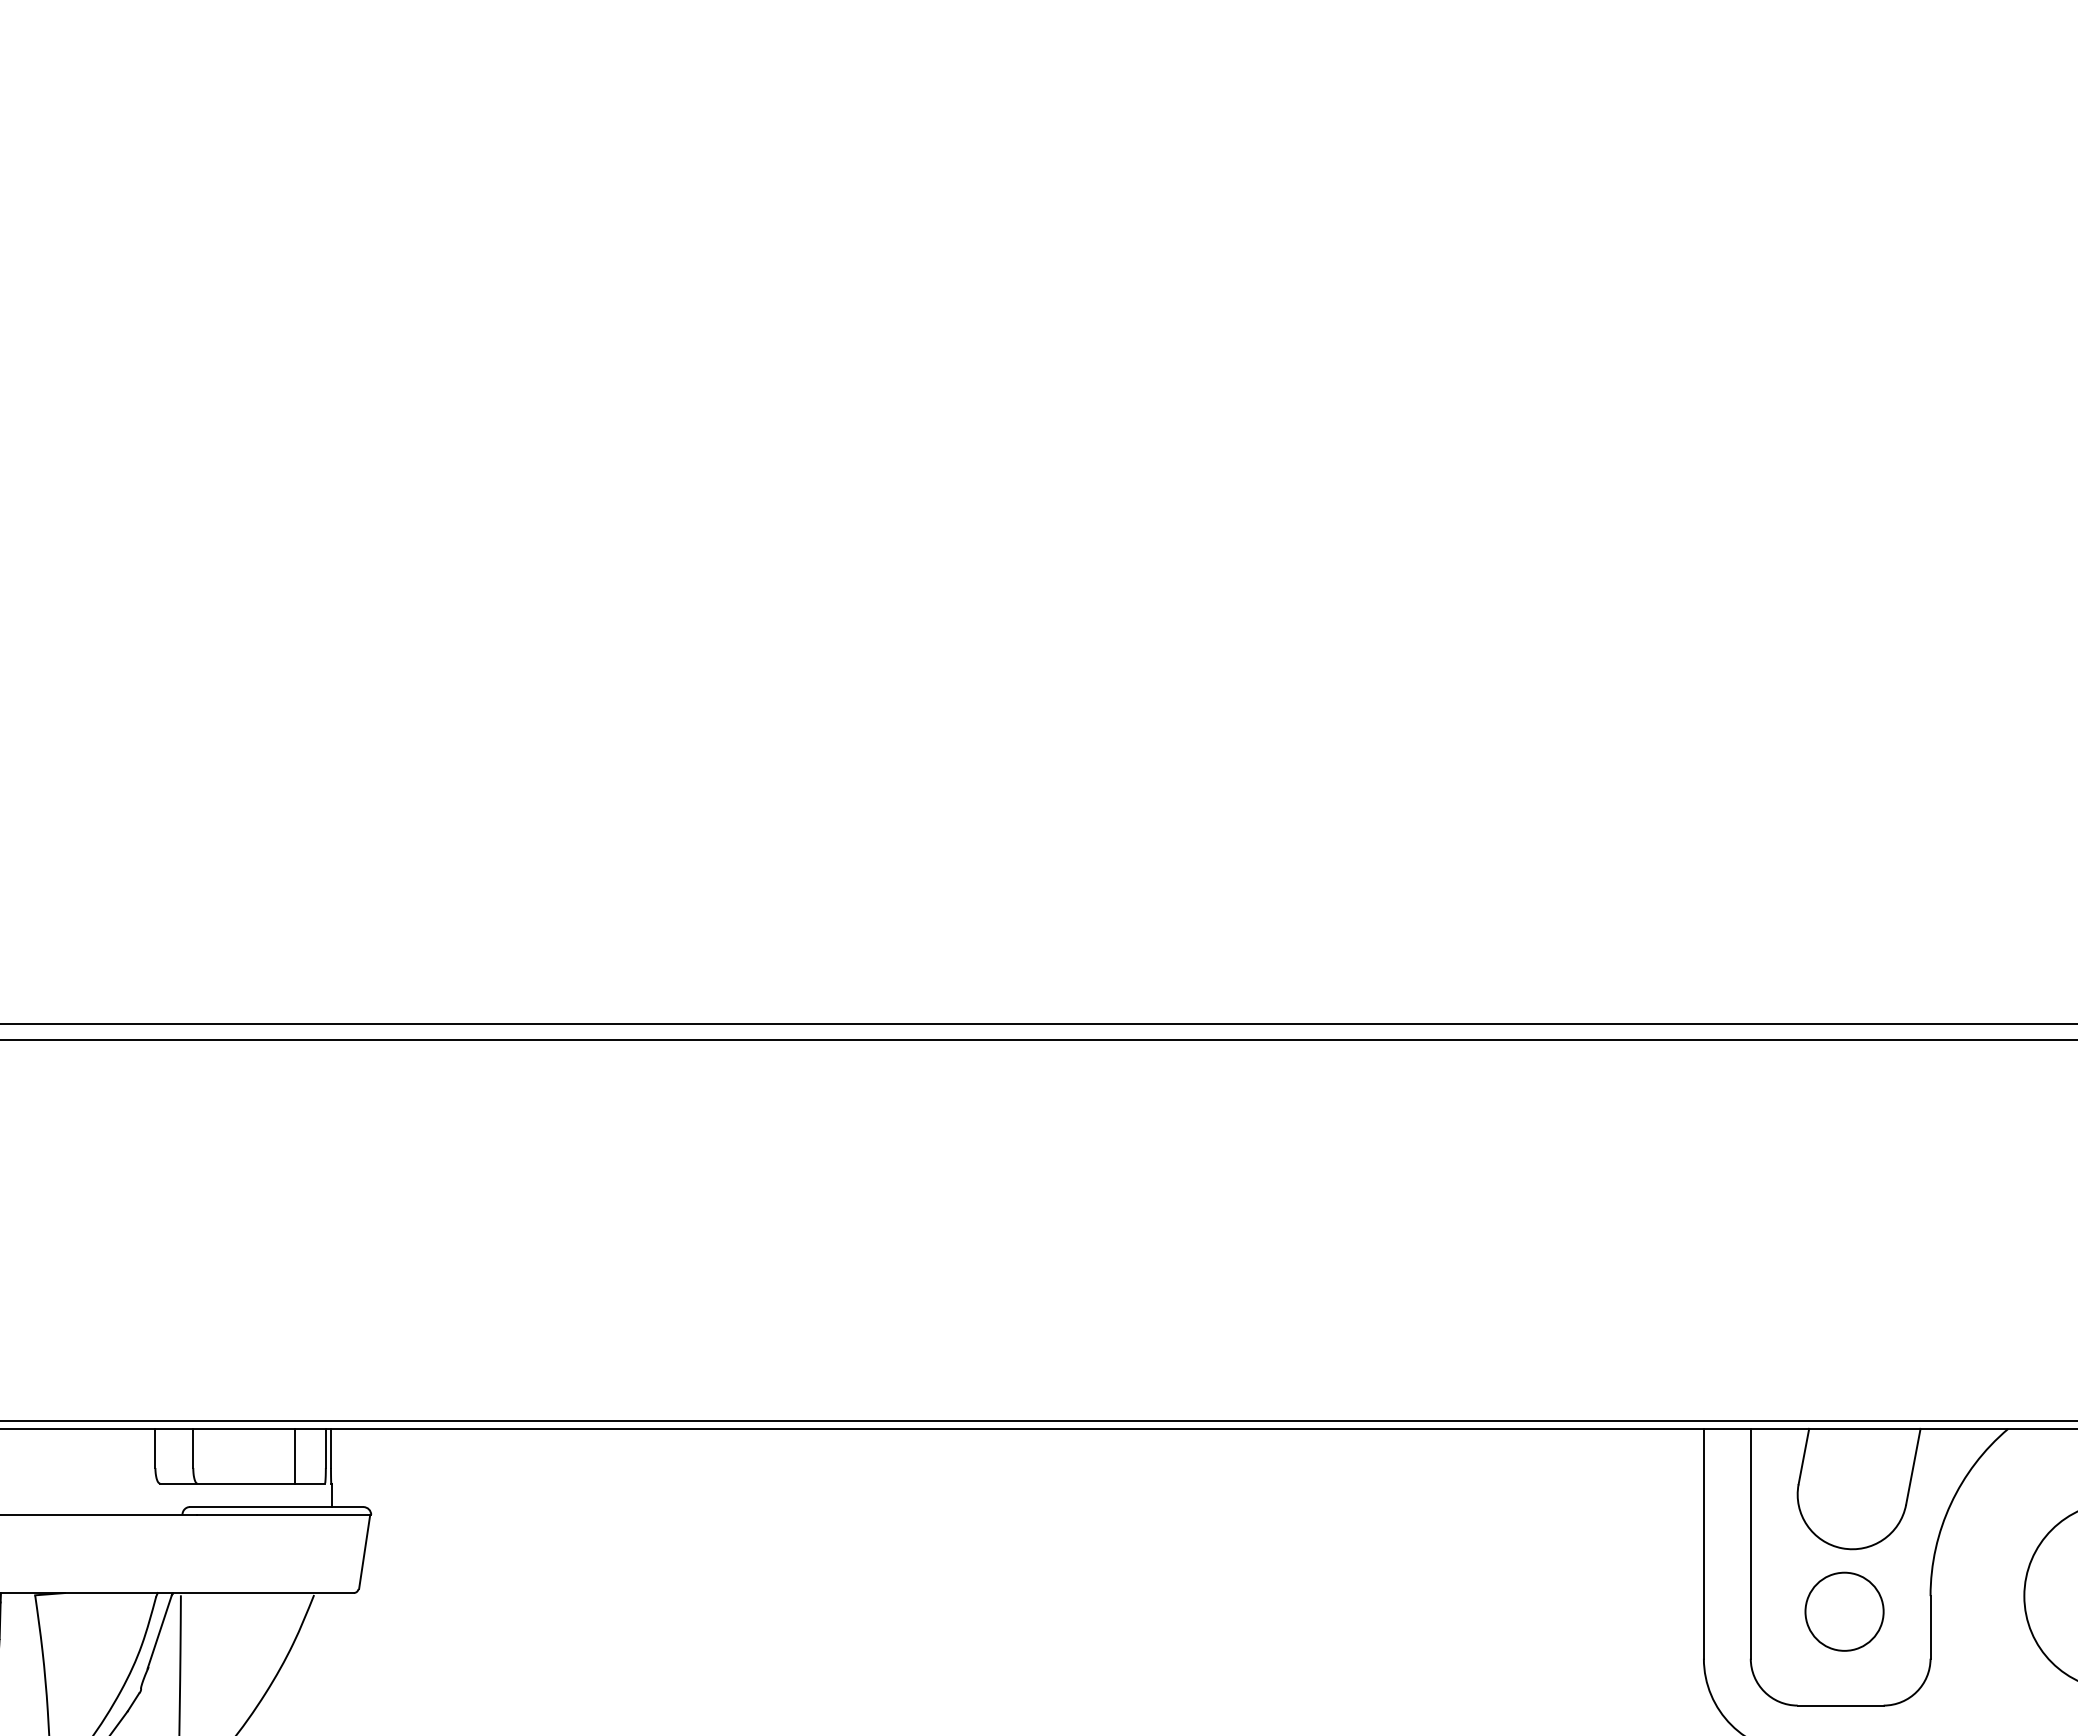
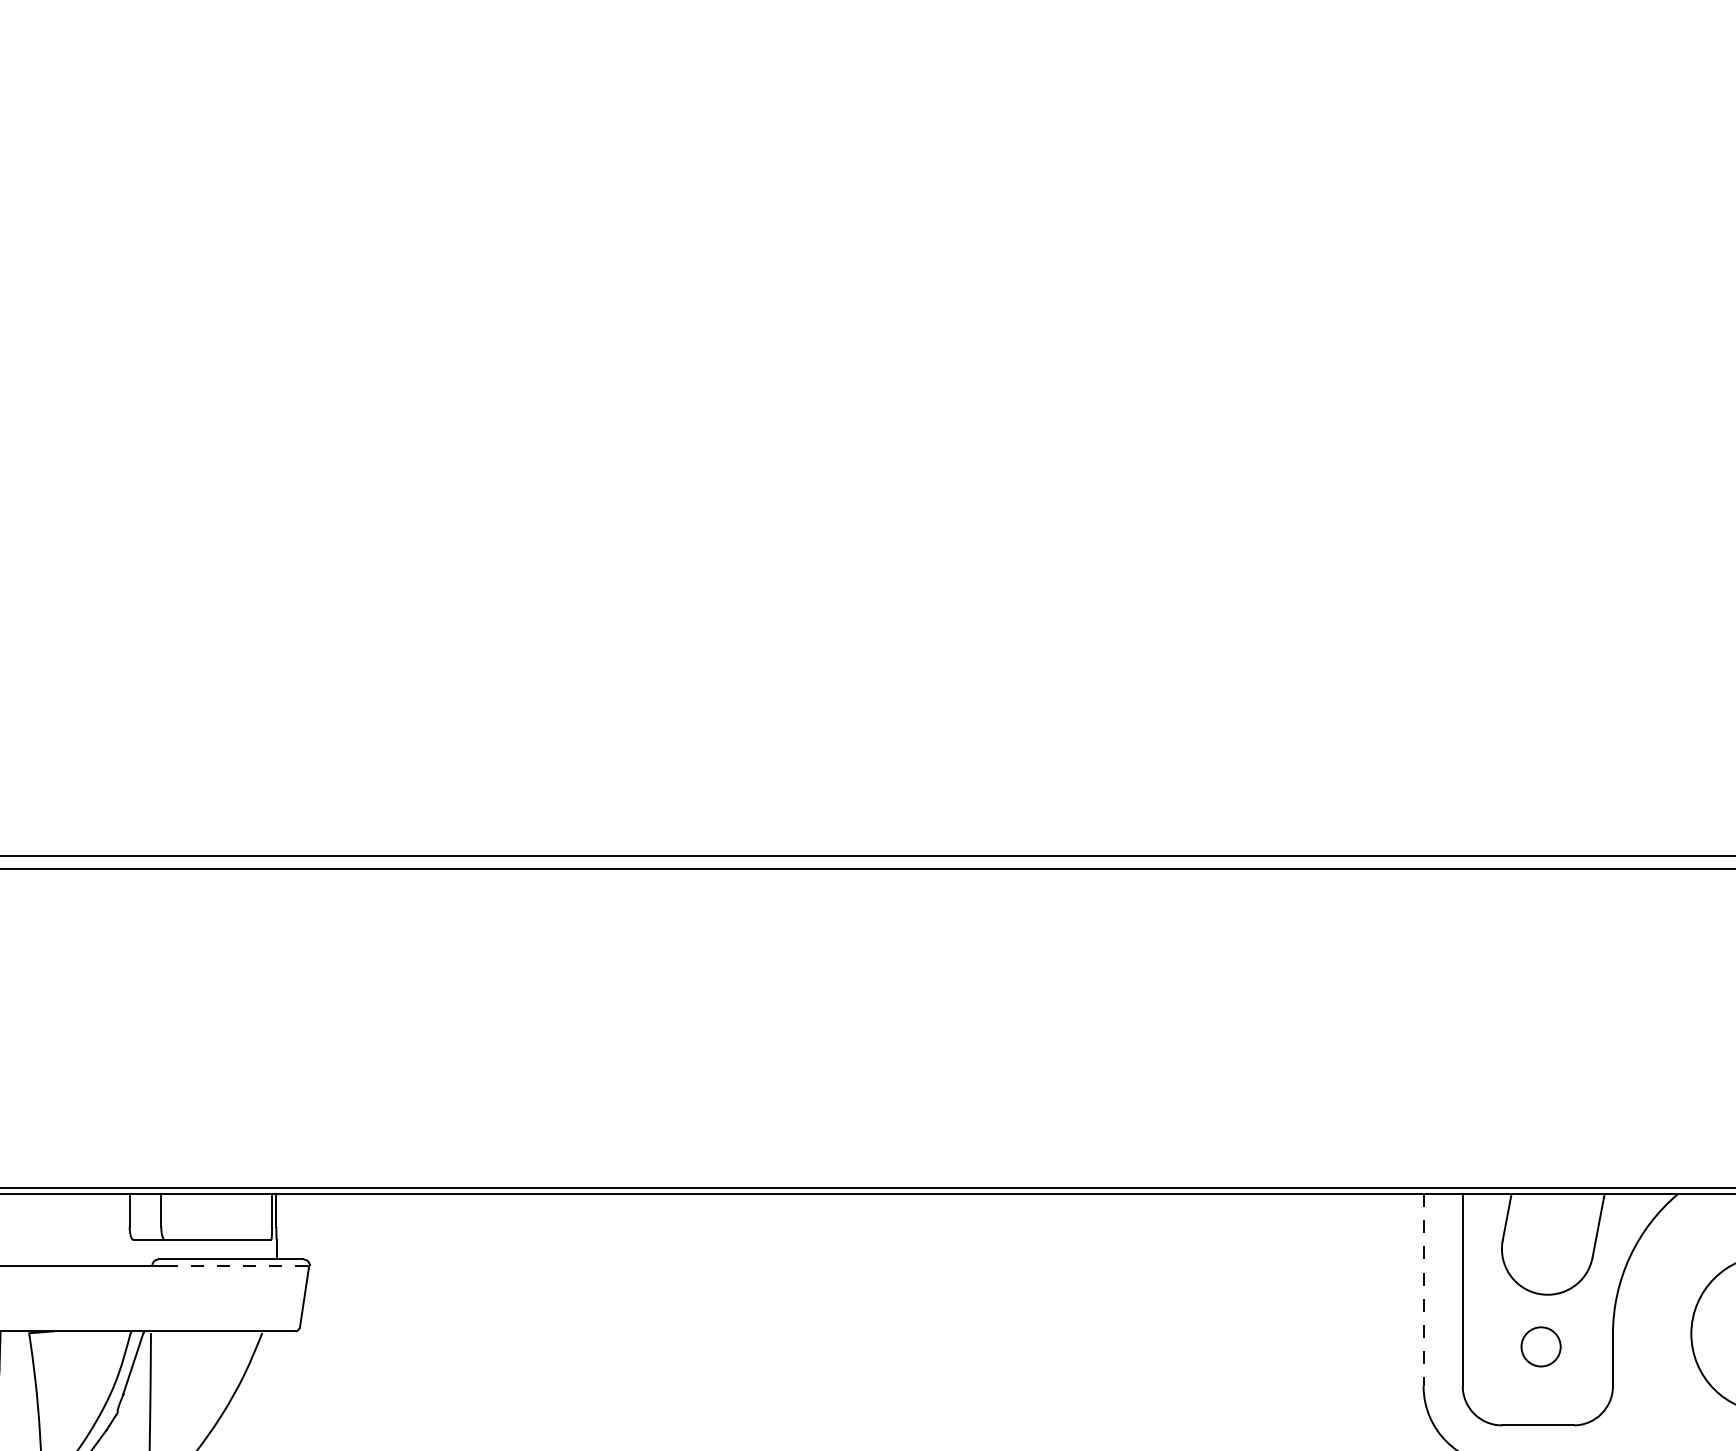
line: (294, 1455) -> (245, 1216), removed
line: (284, 1514) -> (237, 1265), solid -> dashed
line: (1703, 1543) -> (1423, 1289), solid -> dashed
circle: (1844, 1611) -> (1541, 1346), size x0.6

